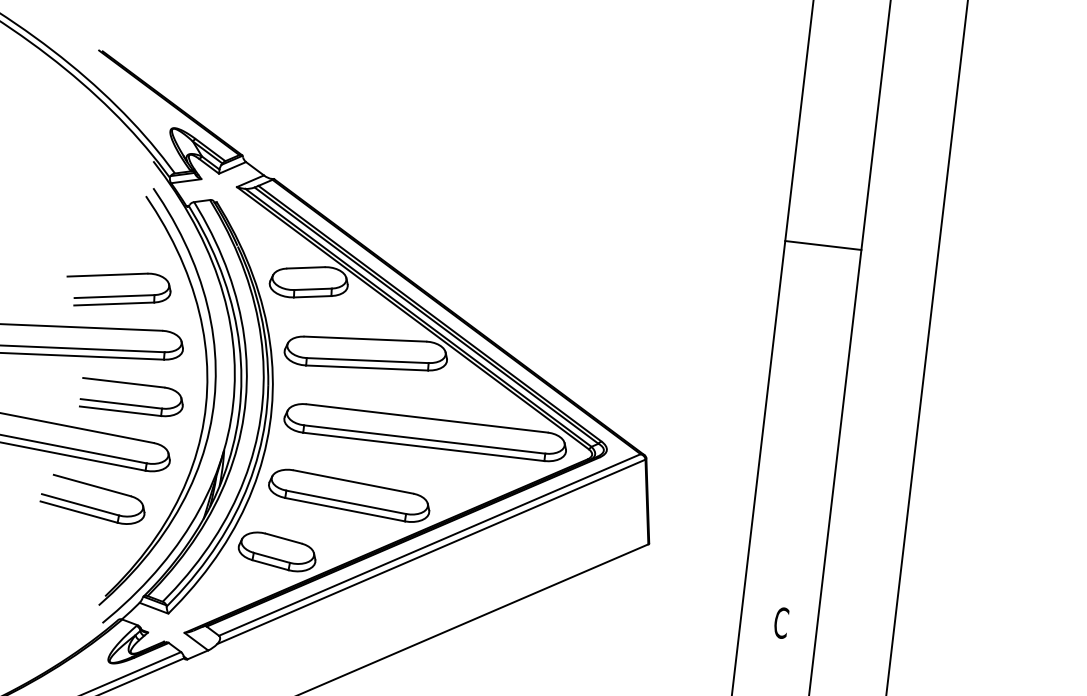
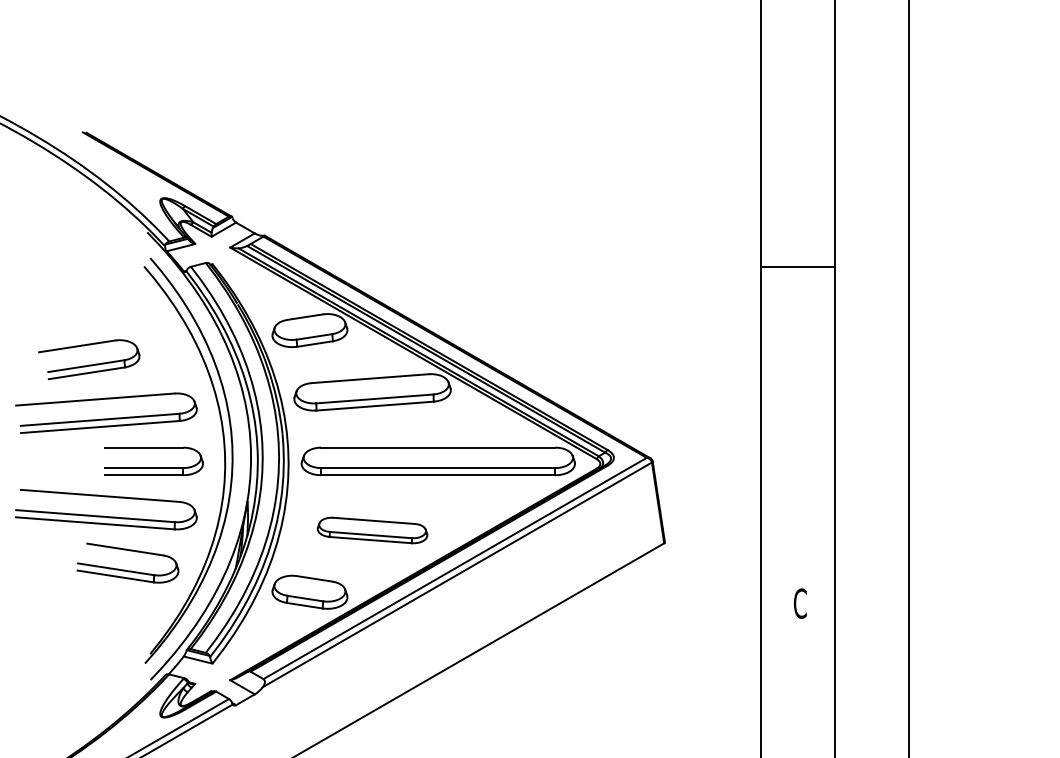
line: (823, 245) -> (798, 266), moved
part: (118, 290) -> (89, 359), moved
part: (349, 495) -> (372, 530), size x0.7

